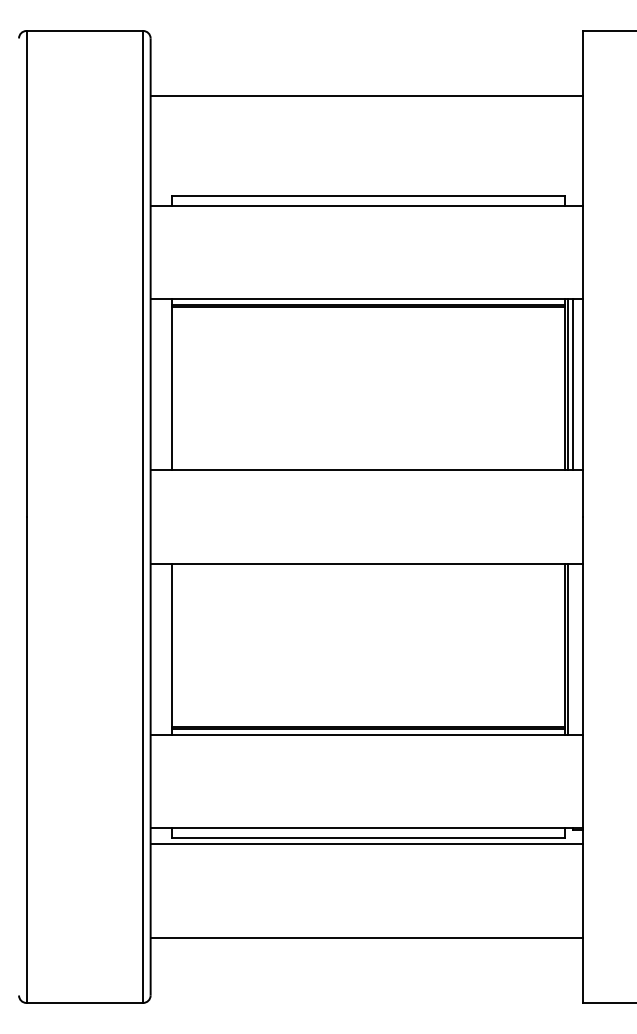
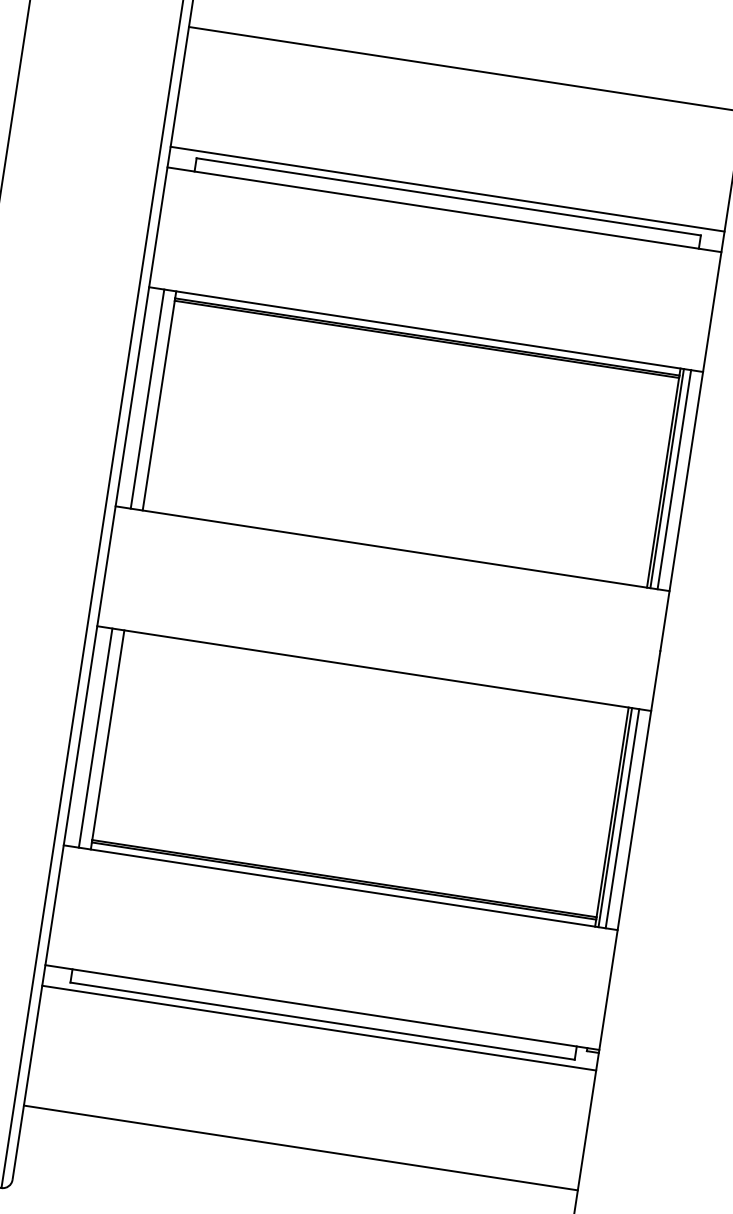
line: (366, 189) -> (447, 188), added
line: (162, 384) -> (147, 398), added
line: (162, 648) -> (95, 737), added
line: (573, 648) -> (622, 817), added

